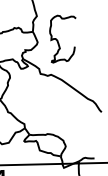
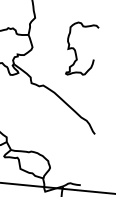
curve: (58, 40) -> (76, 50), moved

